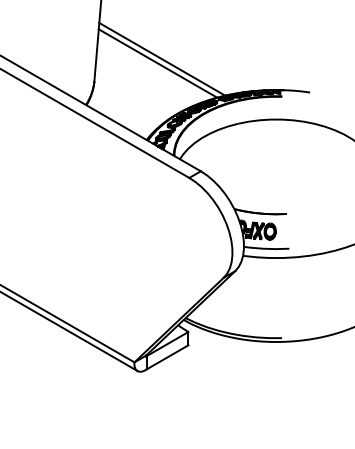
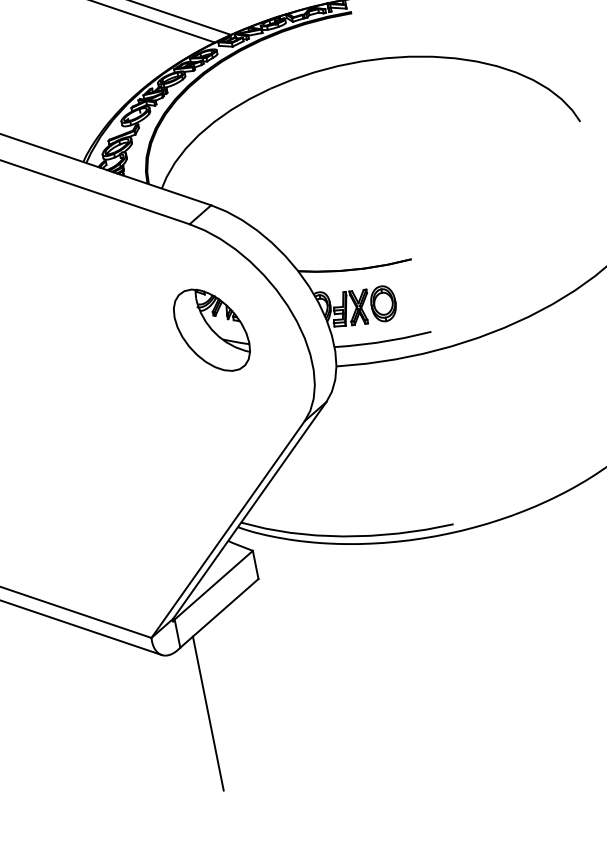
part: (189, 227) -> (210, 329), added
line: (153, 401) -> (208, 712), added

